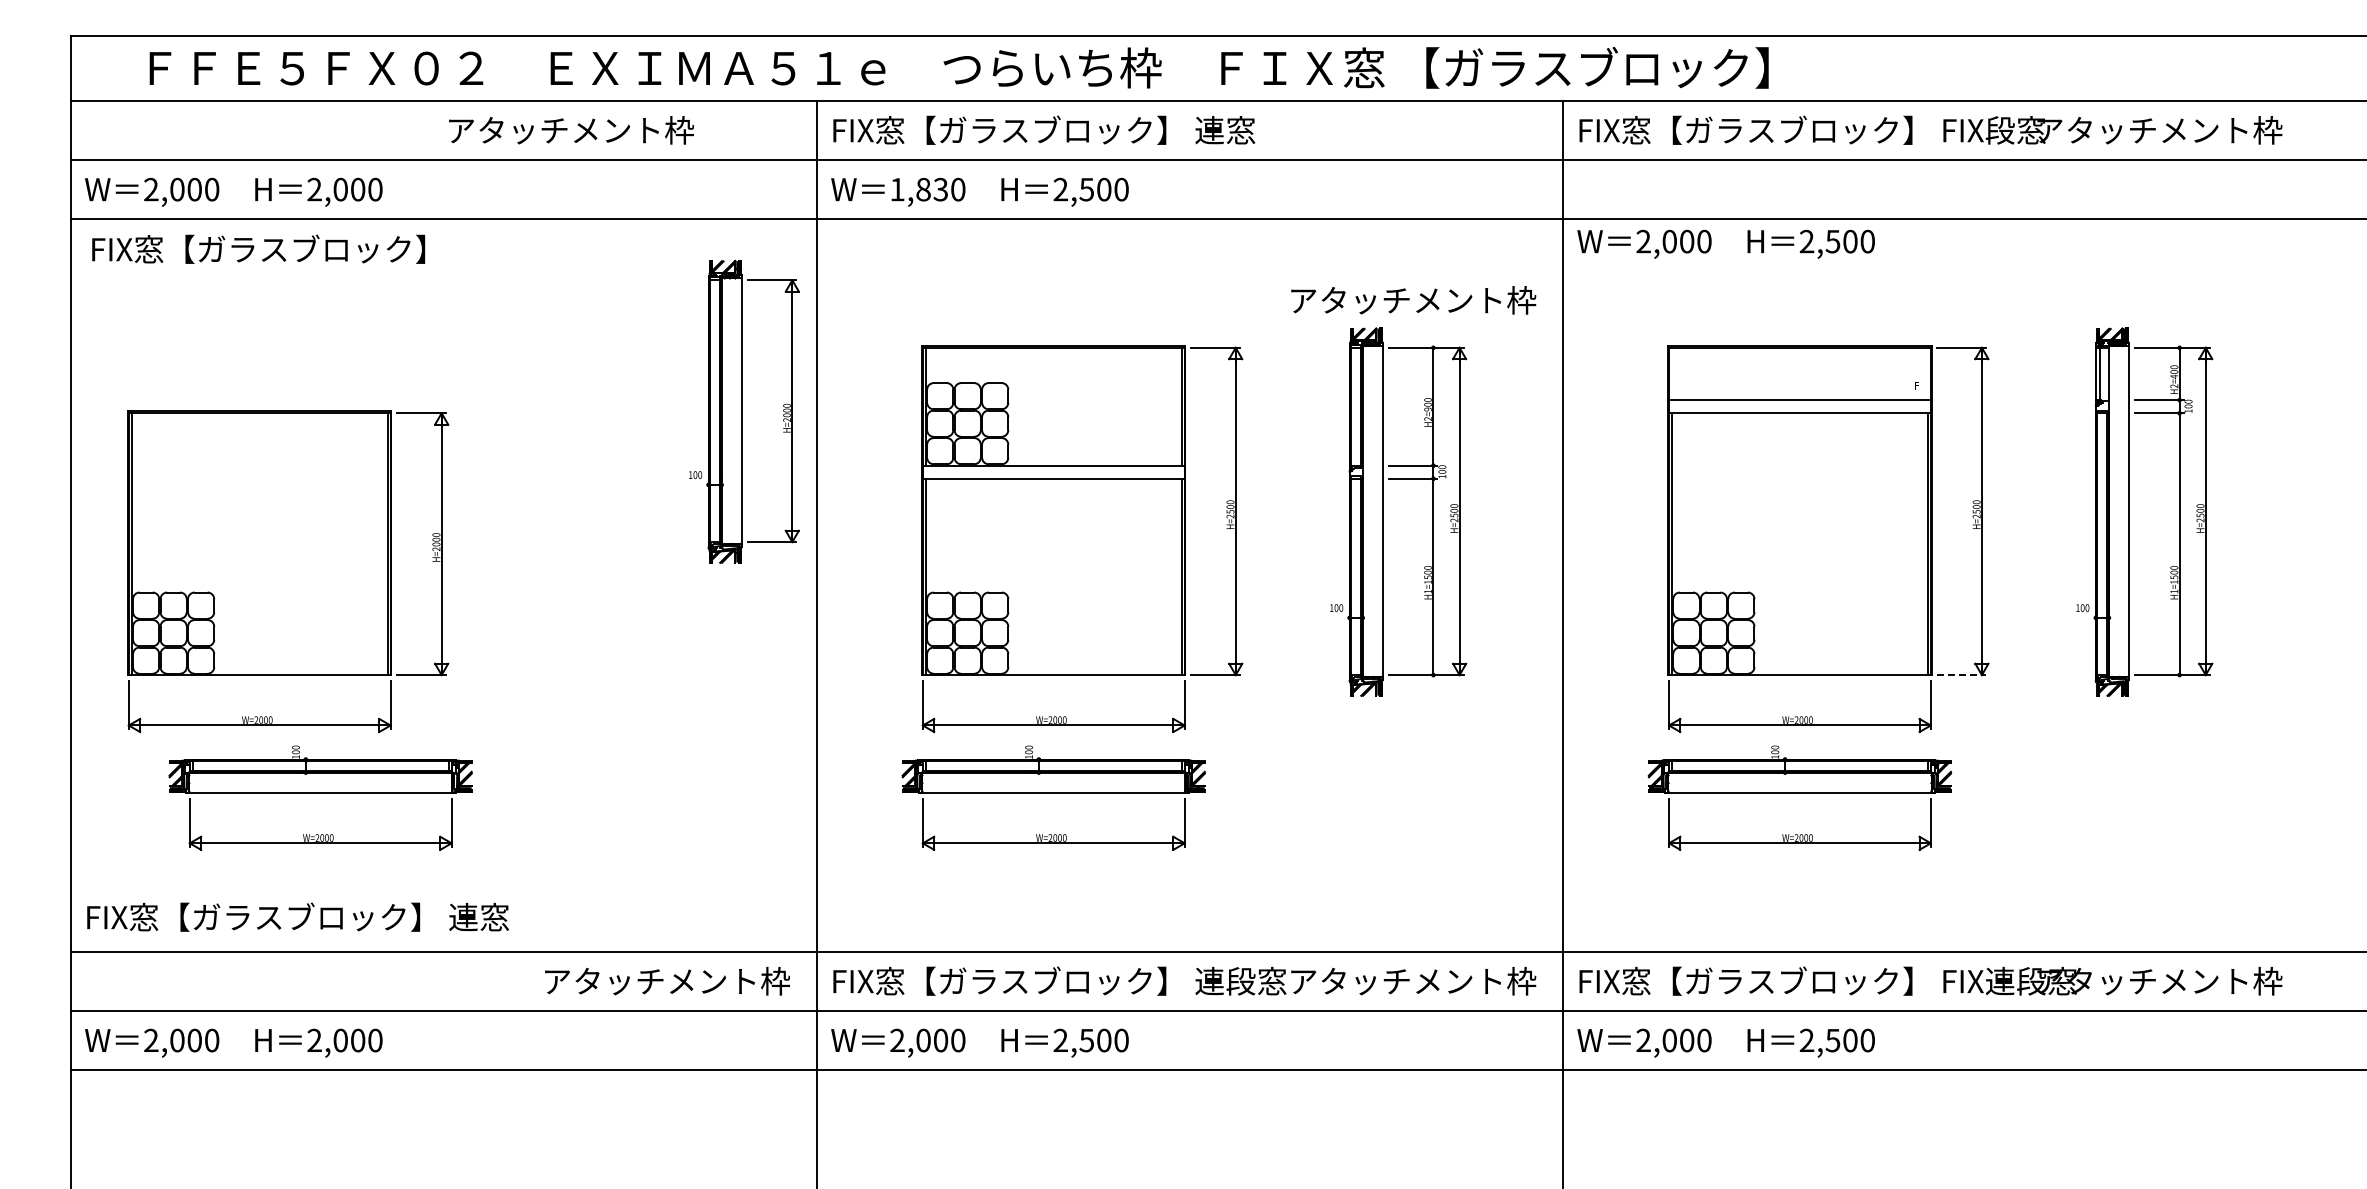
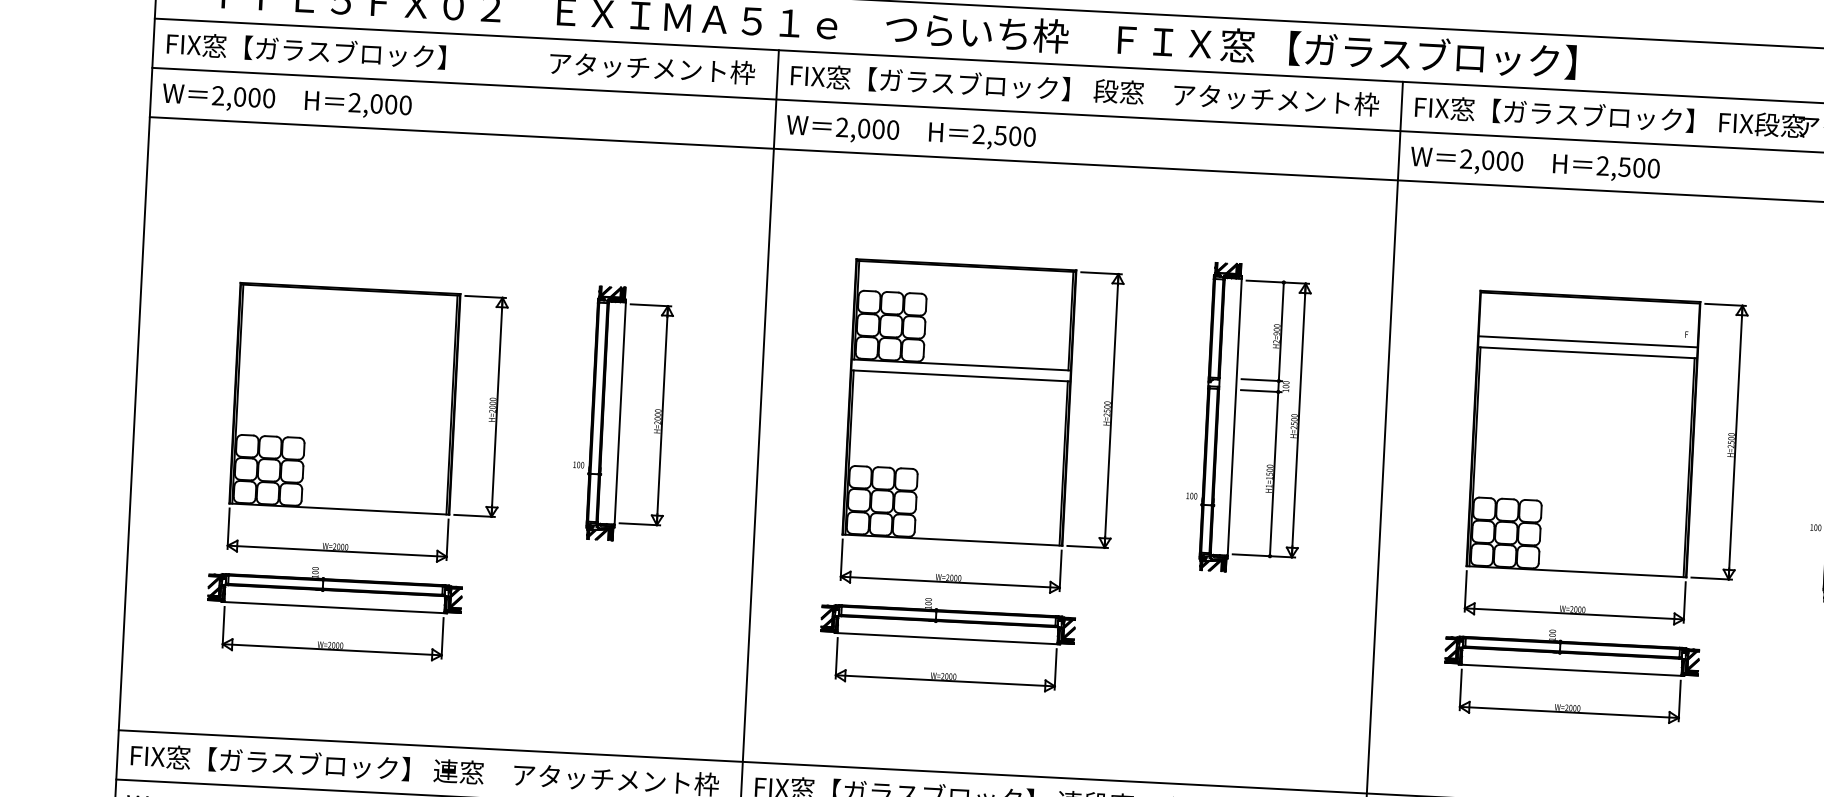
text: (571, 130) -> (652, 68), moved
text: (1209, 130) -> (1105, 91), FIX窓【ガラスブロック】 連窓 -> FIX窓【ガラスブロック】 段窓
text: (919, 189) -> (860, 128), 1,830 -> 2,000
text: (1725, 243) -> (1534, 164), moved
text: (258, 248) -> (306, 49), moved
text: (1413, 300) -> (1276, 99), moved
part: (744, 411) -> (622, 413), moved
part: (288, 571) -> (367, 423), moved
line: (1962, 675) -> (1712, 578), dashed -> solid
text: (297, 916) -> (307, 763), moved

